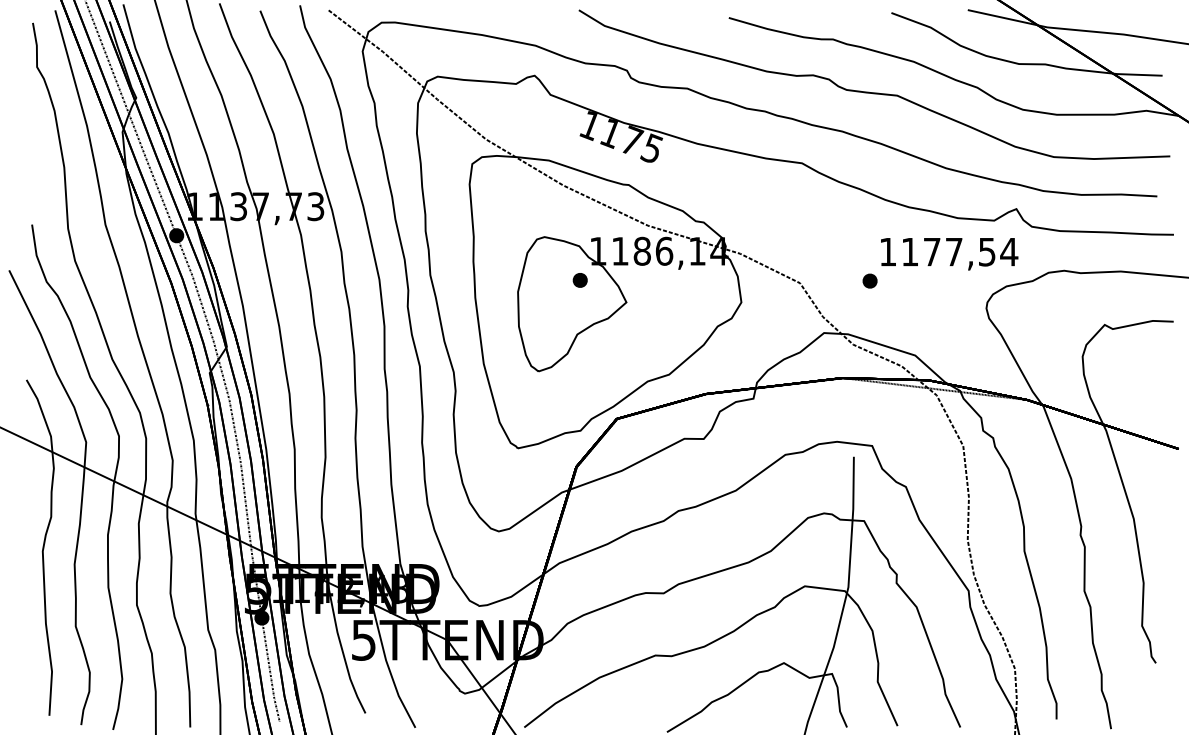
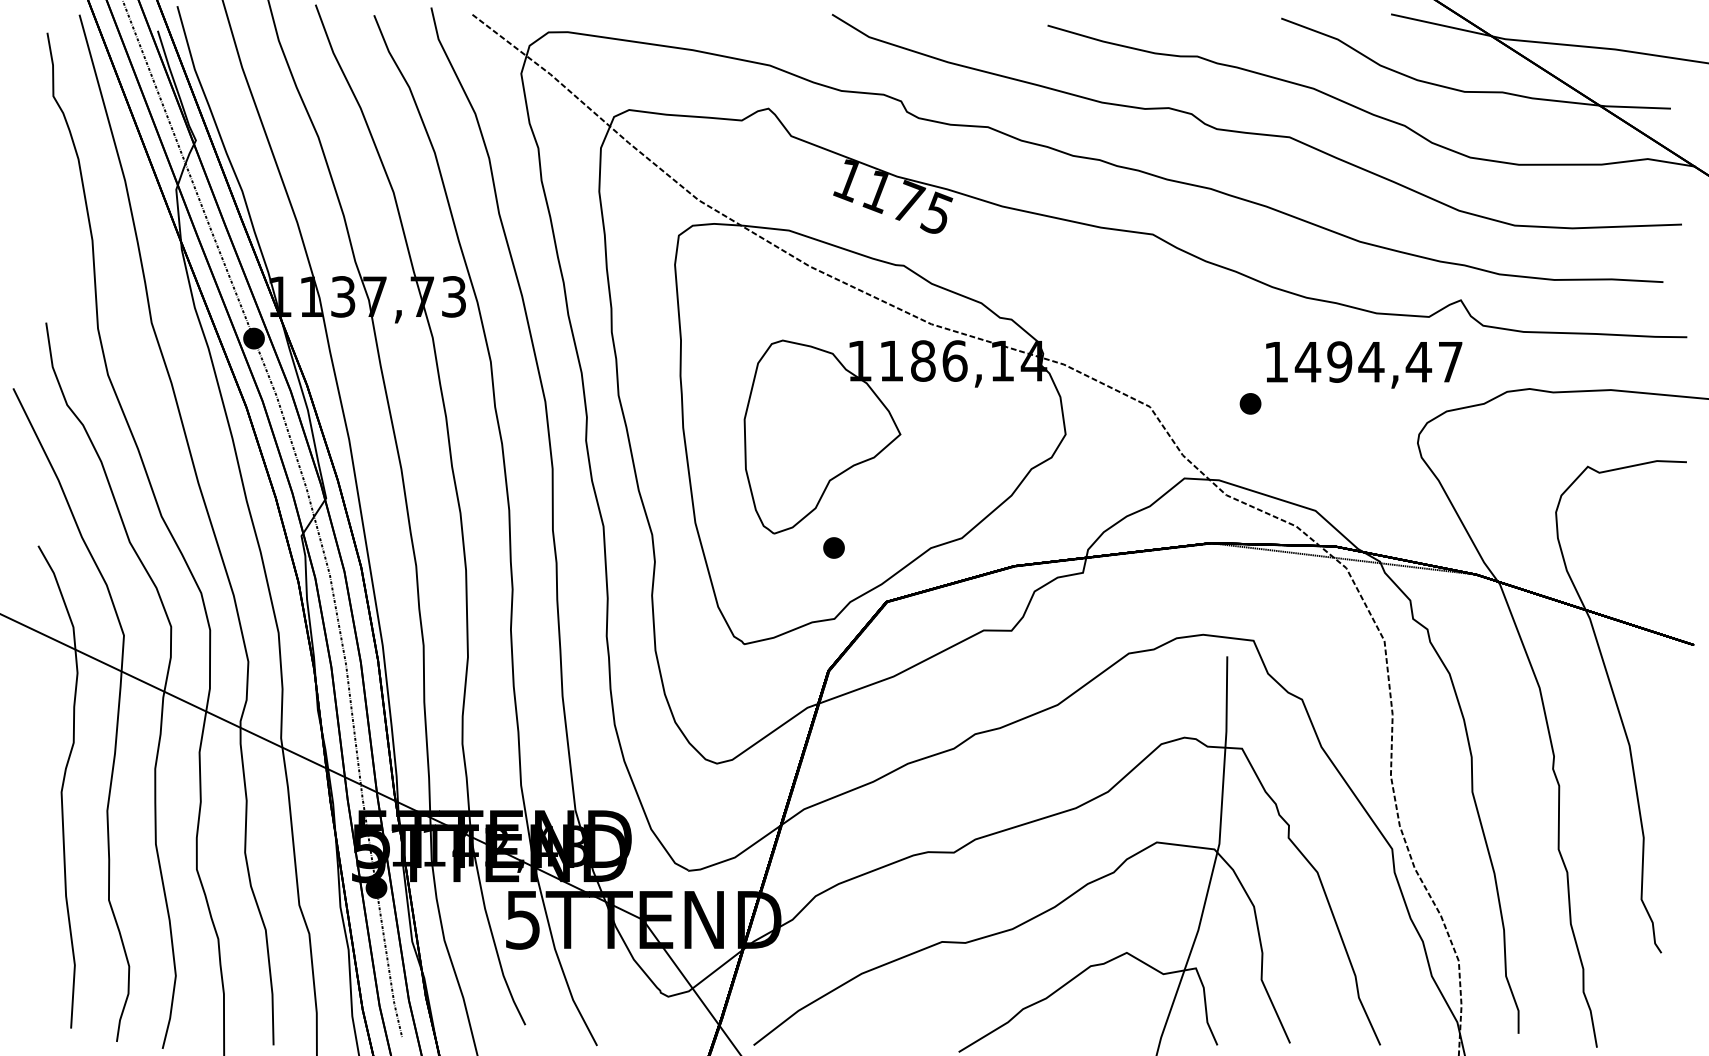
text: (959, 251) -> (1379, 361), 1177,54 -> 1494,47
part: (579, 280) -> (832, 548), moved

